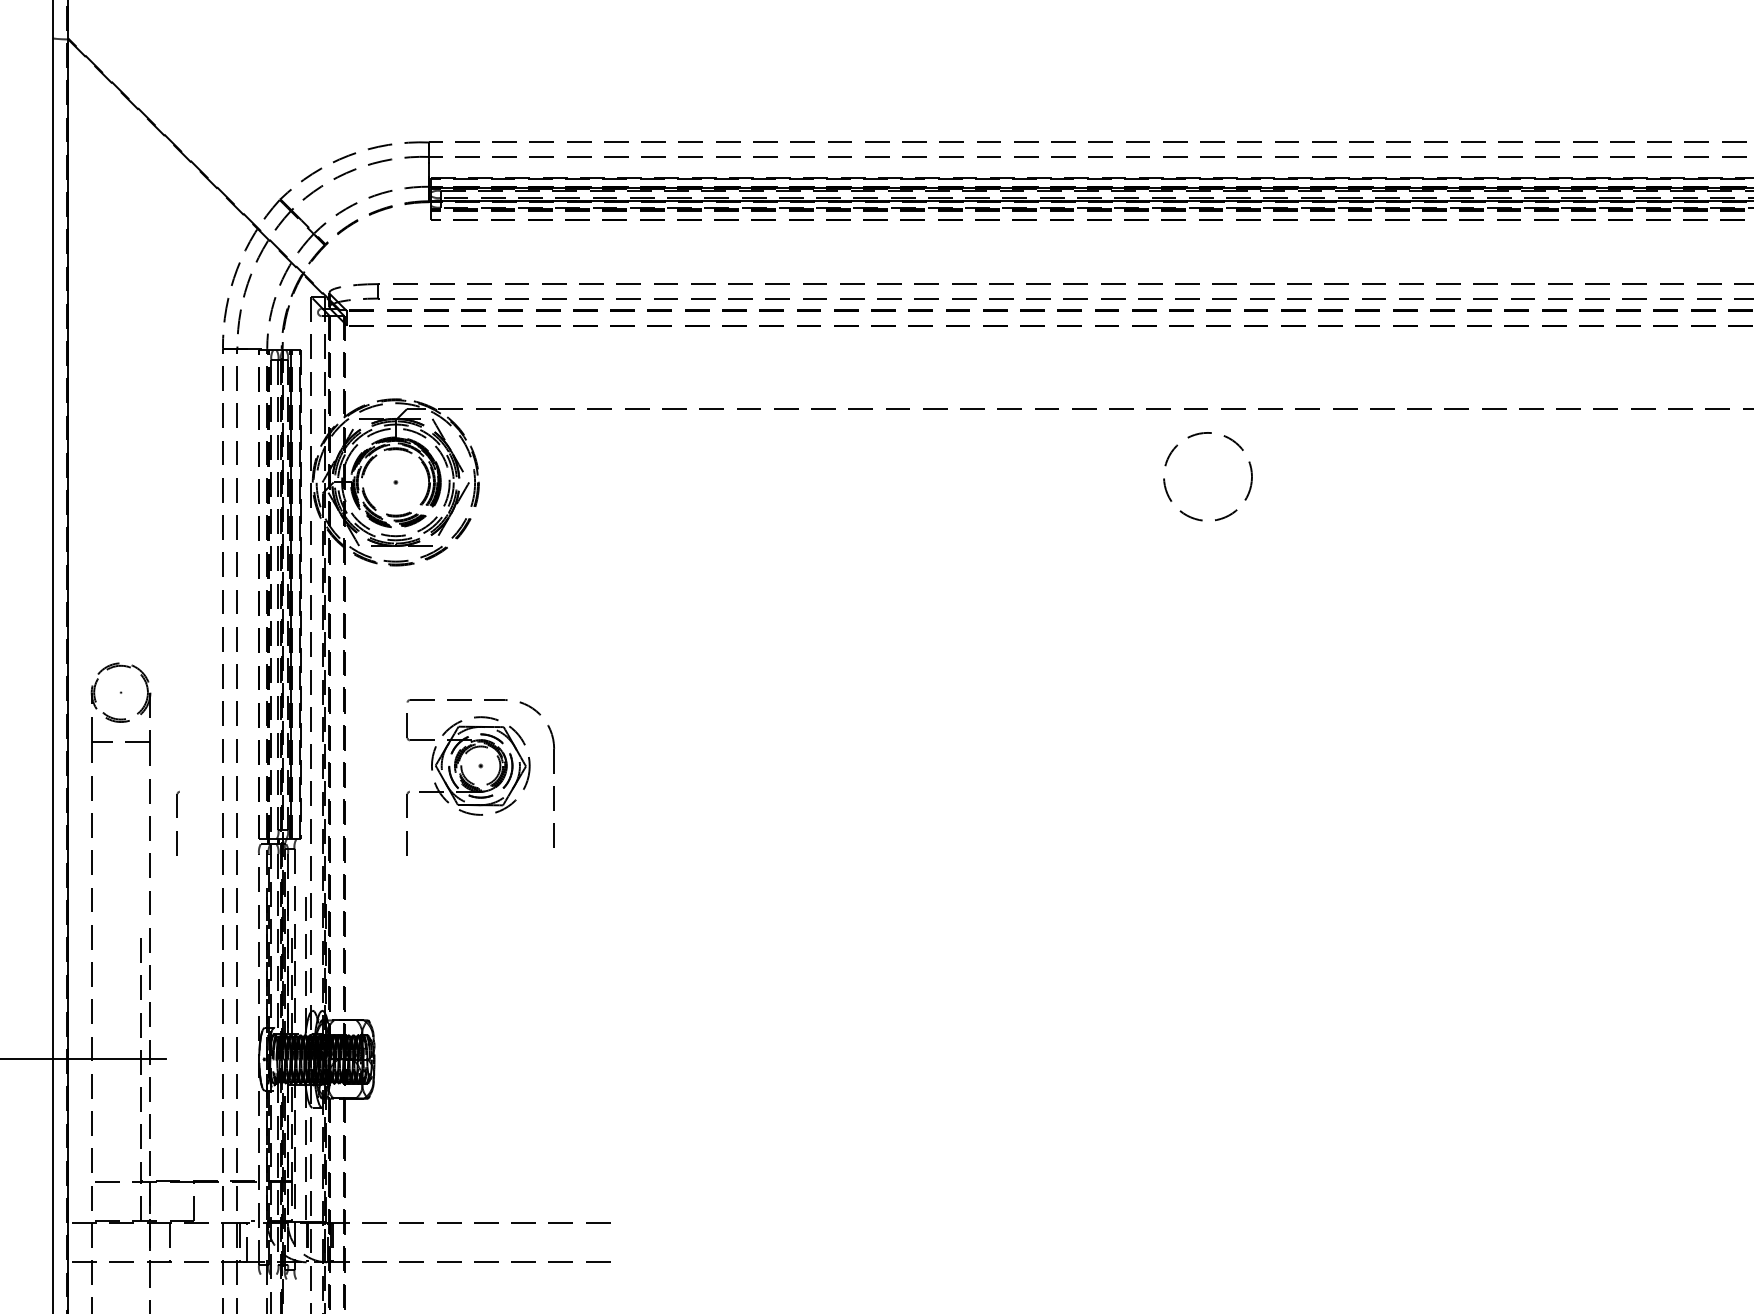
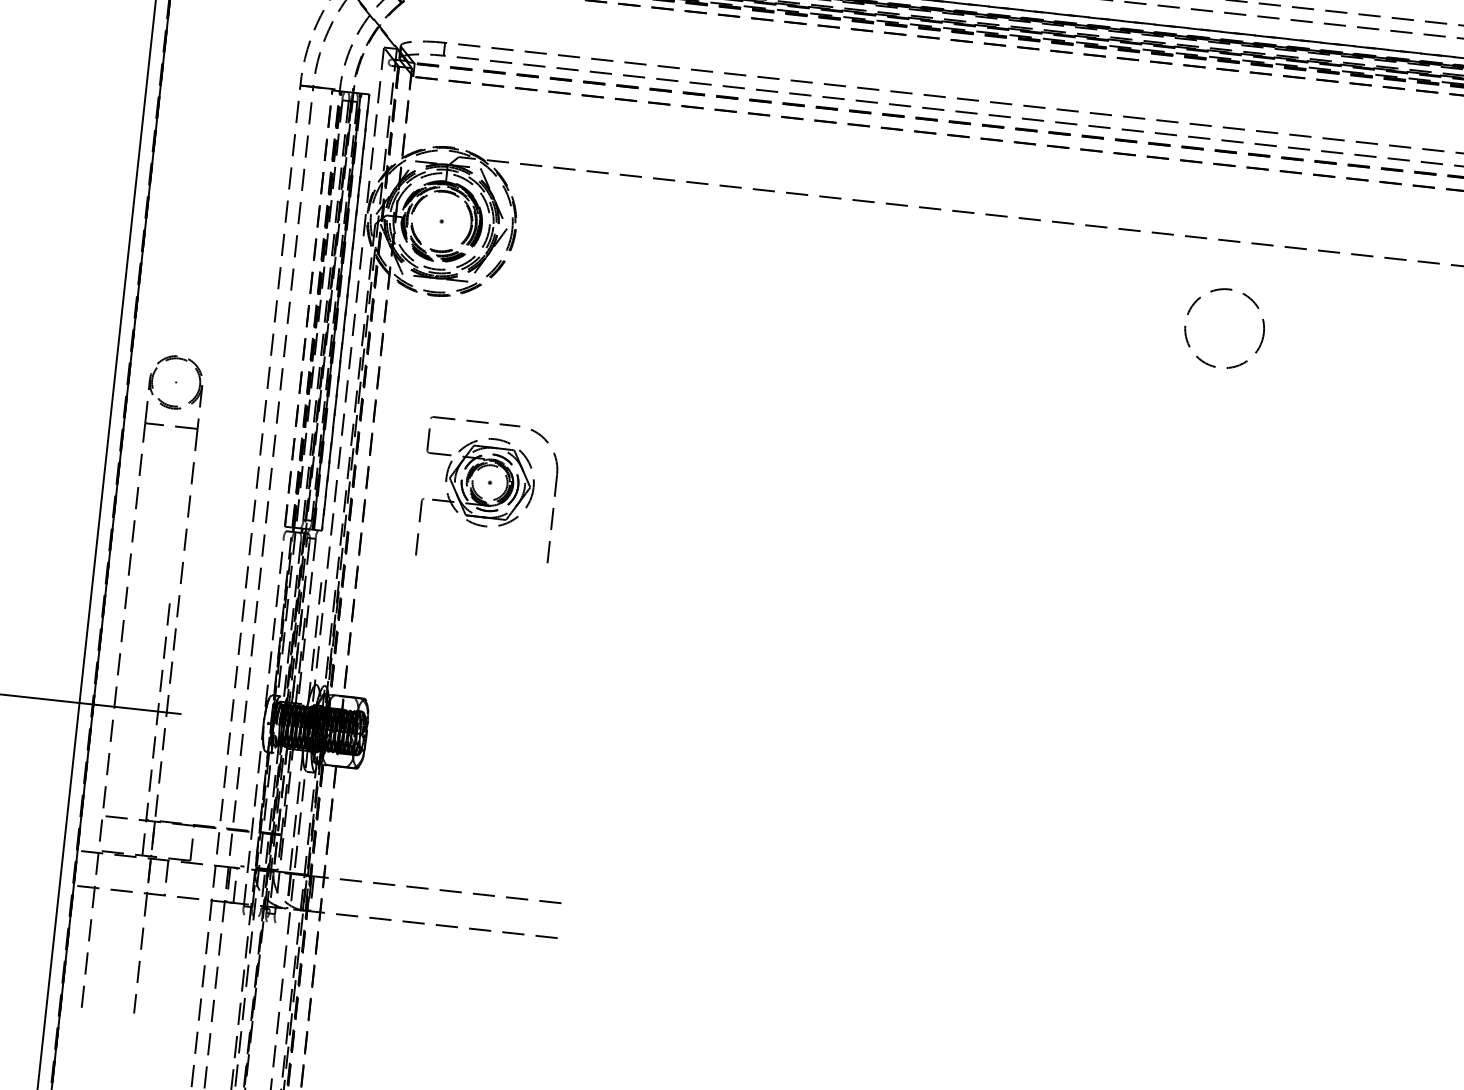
circle: (1207, 476) -> (1224, 328), moved
part: (177, 822) -> (213, 503), removed

